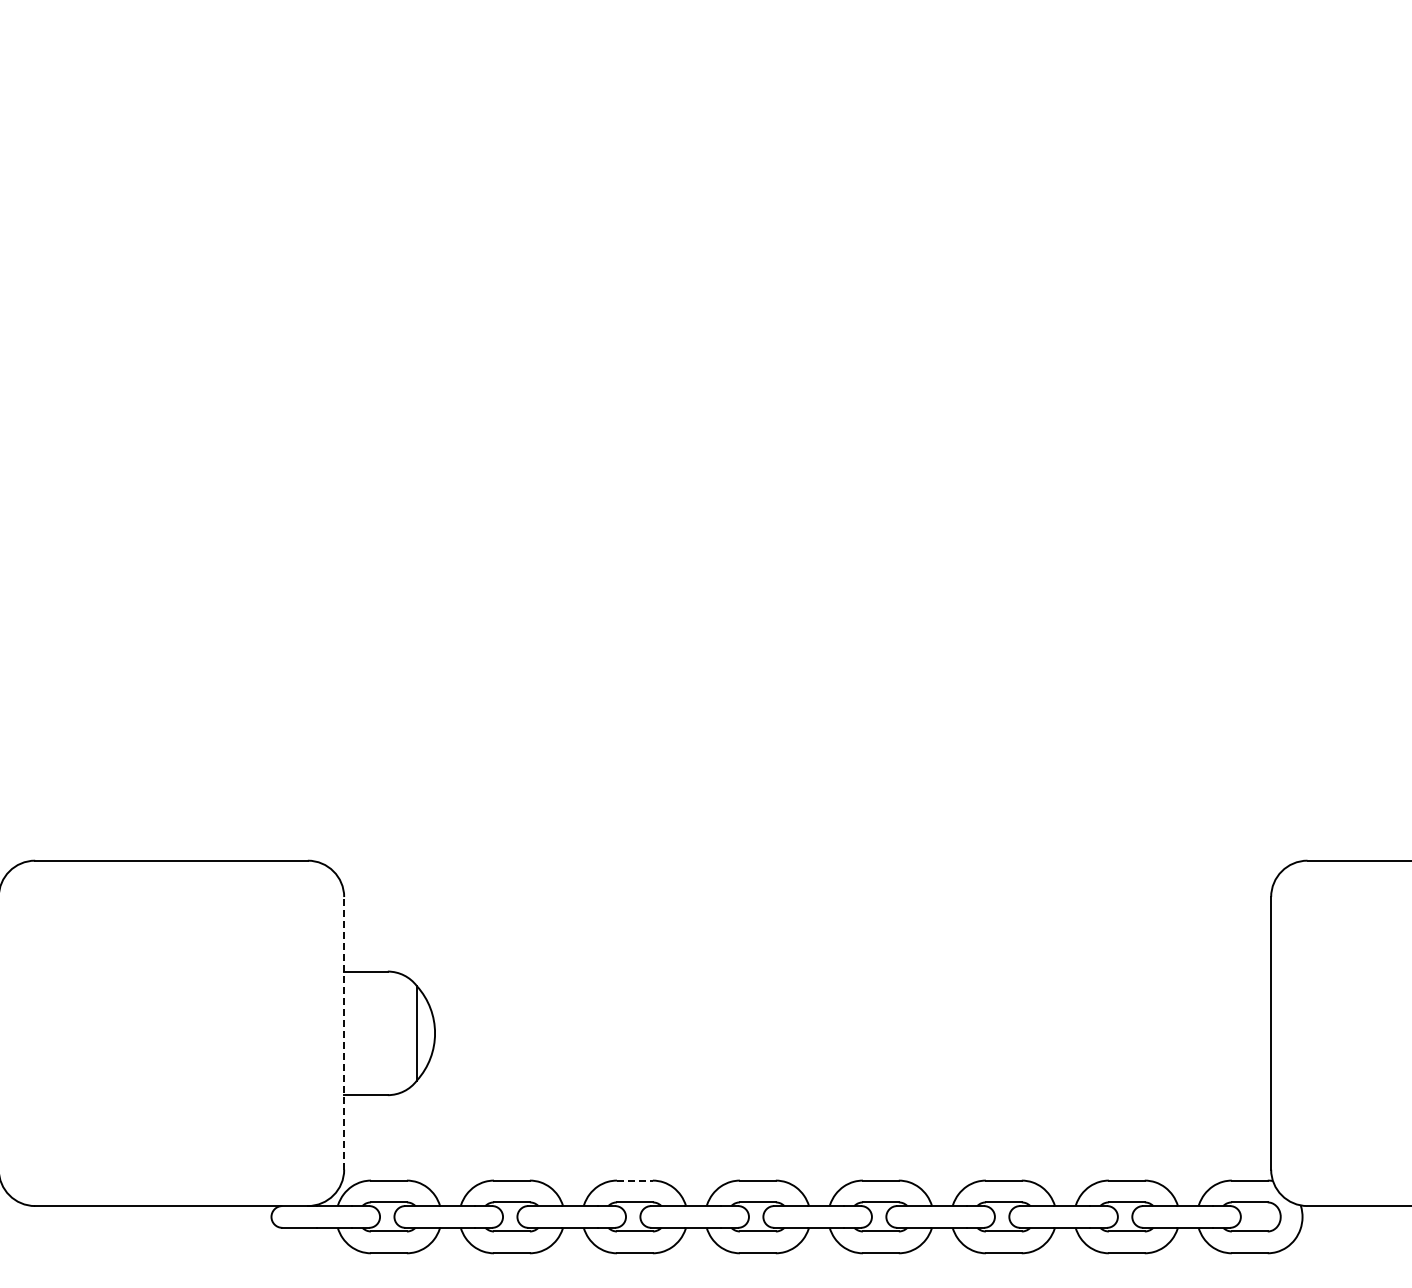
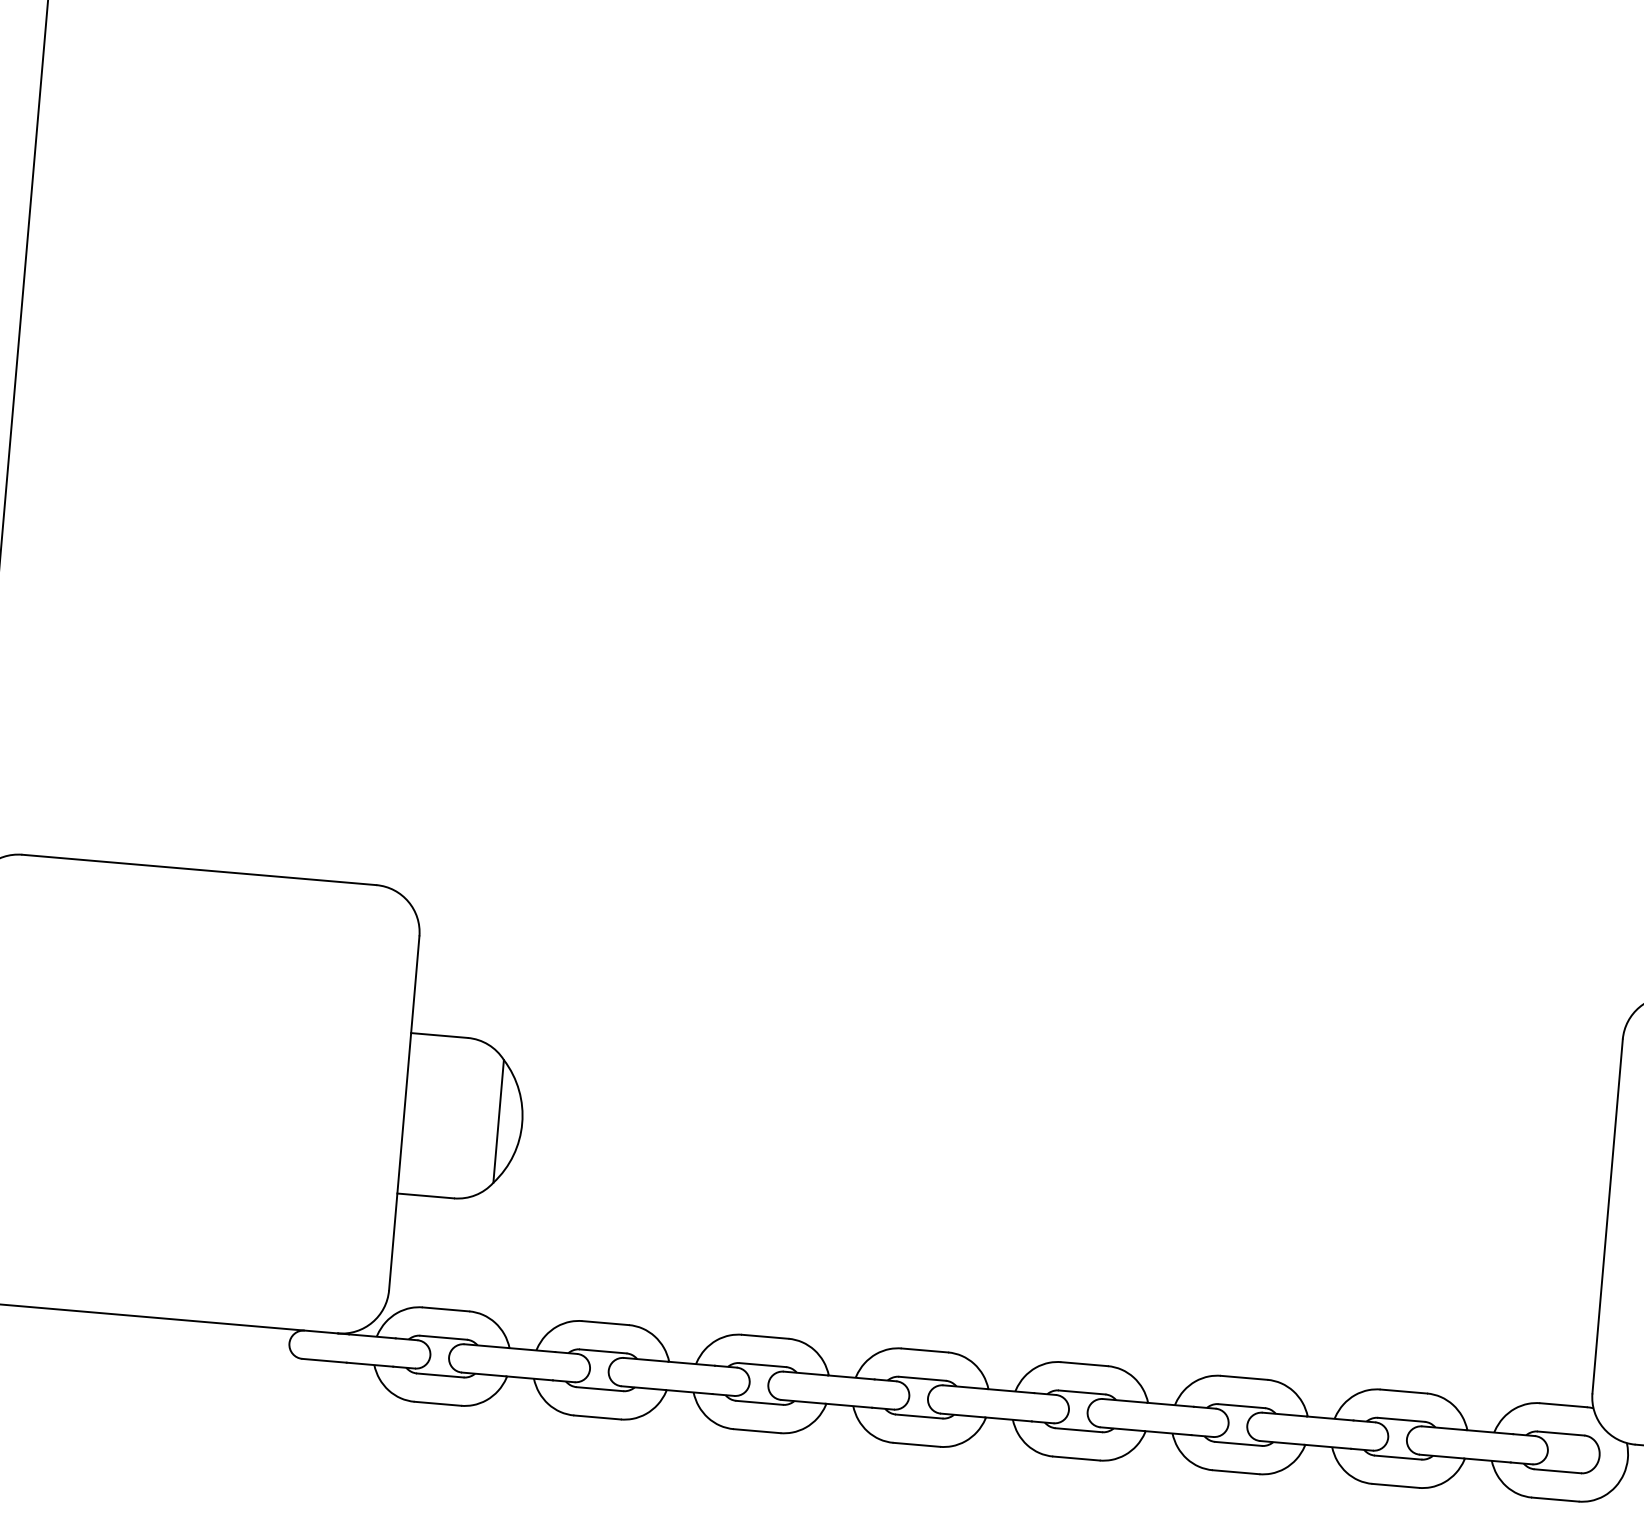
line: (344, 1032) -> (404, 1112), dashed -> solid
line: (634, 1180) -> (764, 1336), dashed -> solid

